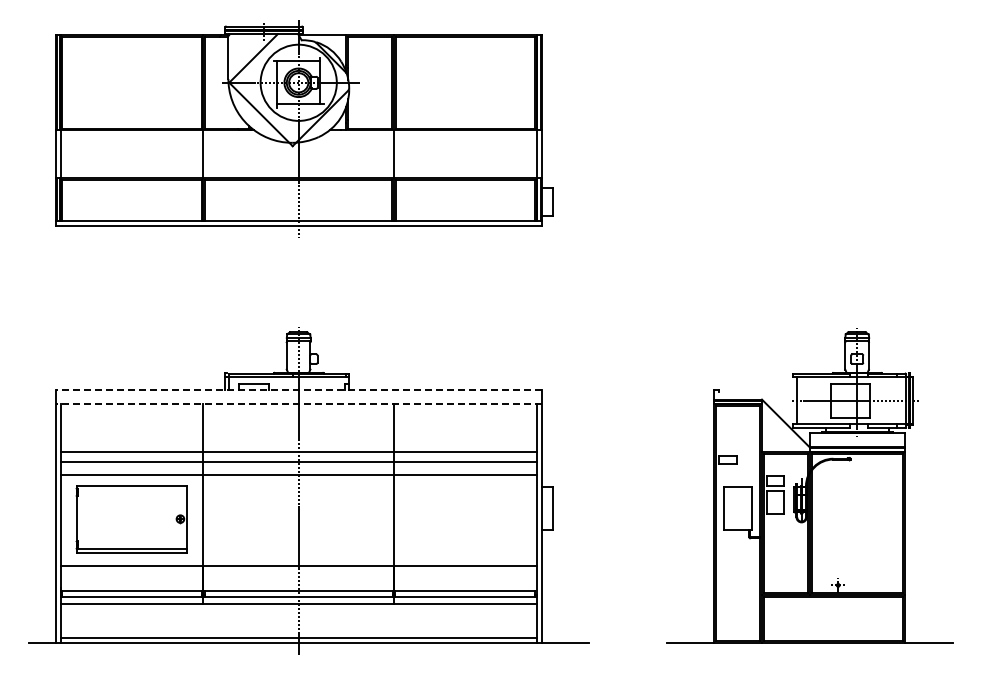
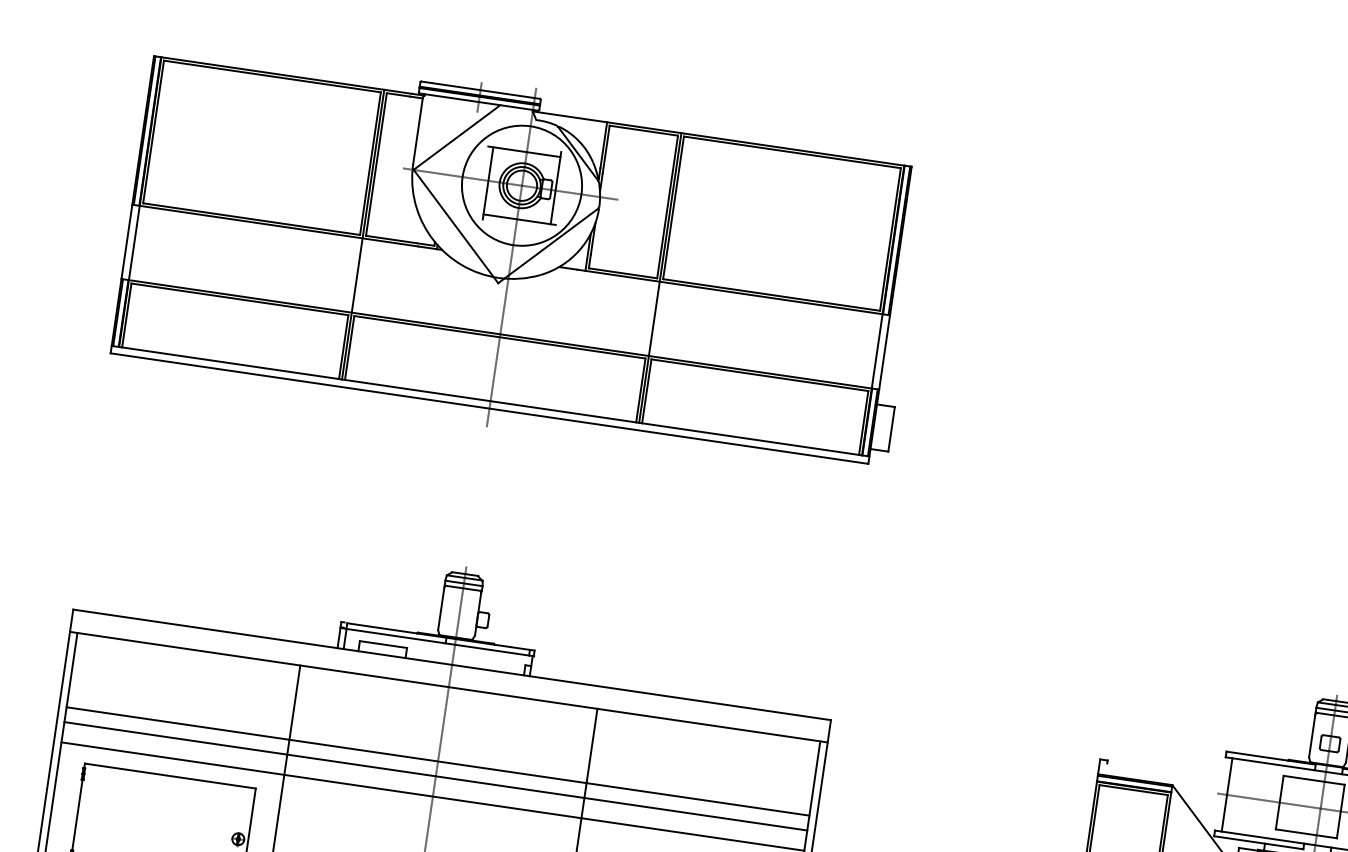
line: (298, 390) -> (451, 665), dashed -> solid
line: (298, 404) -> (448, 687), dashed -> solid

